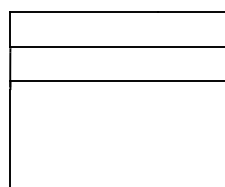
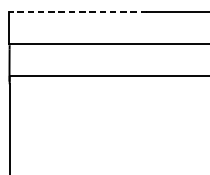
line: (83, 12) -> (77, 11), solid -> dashed

